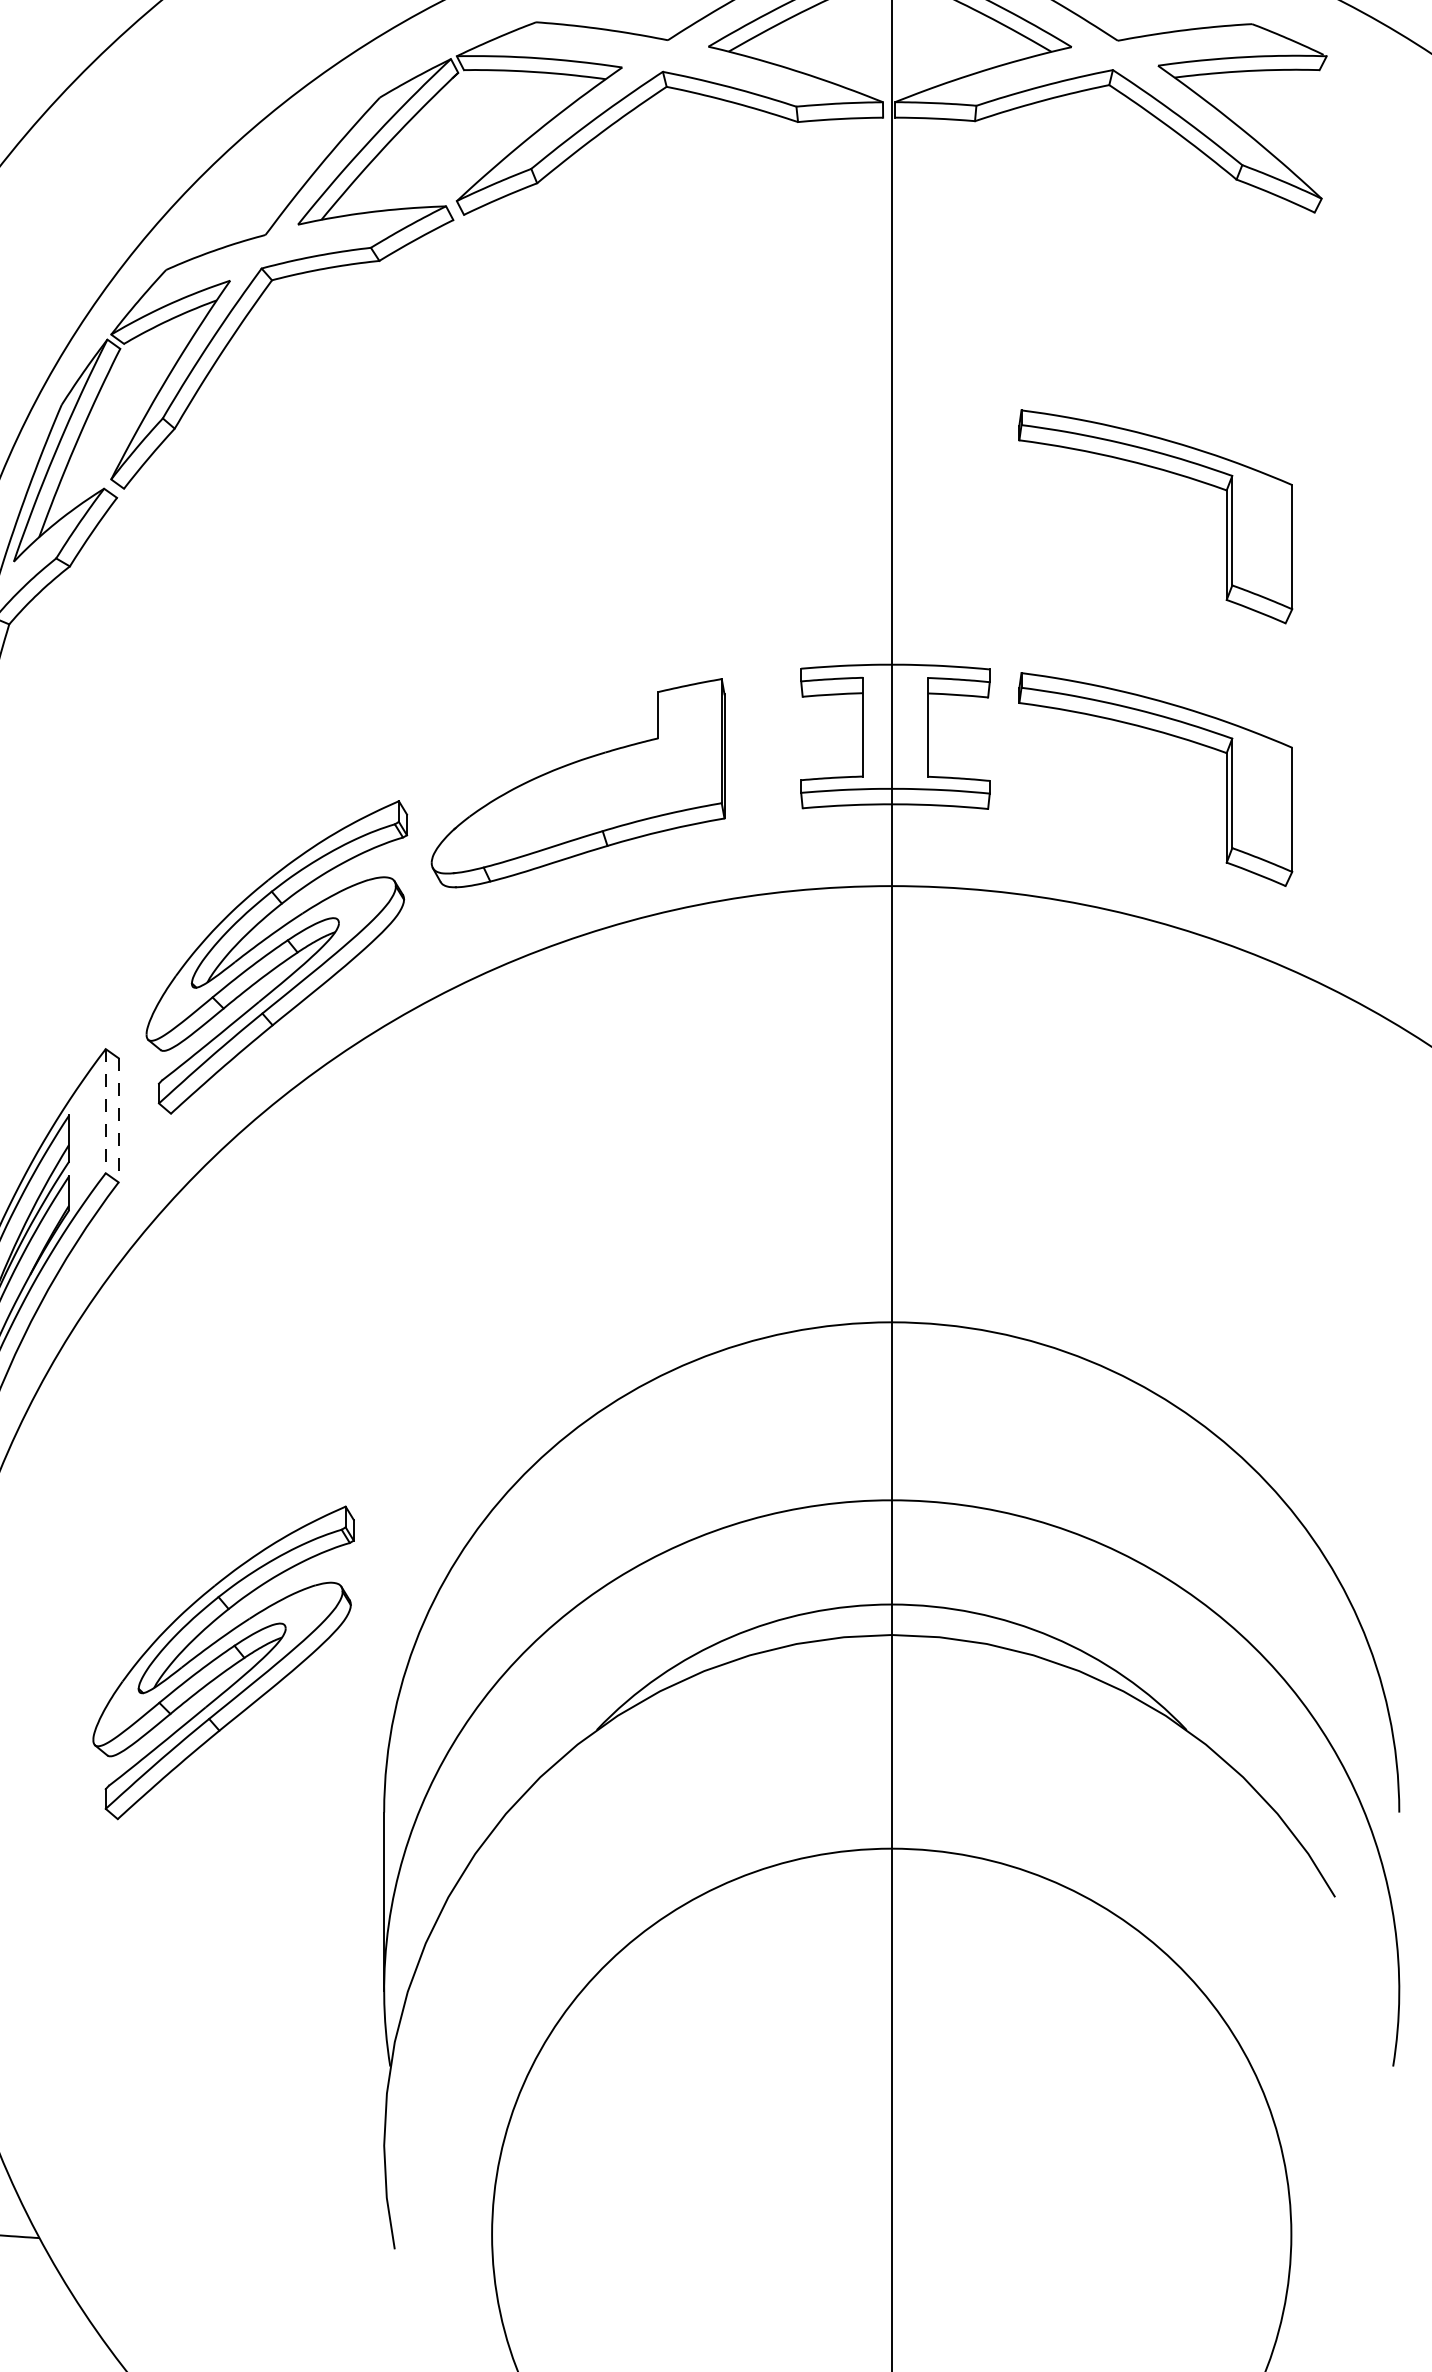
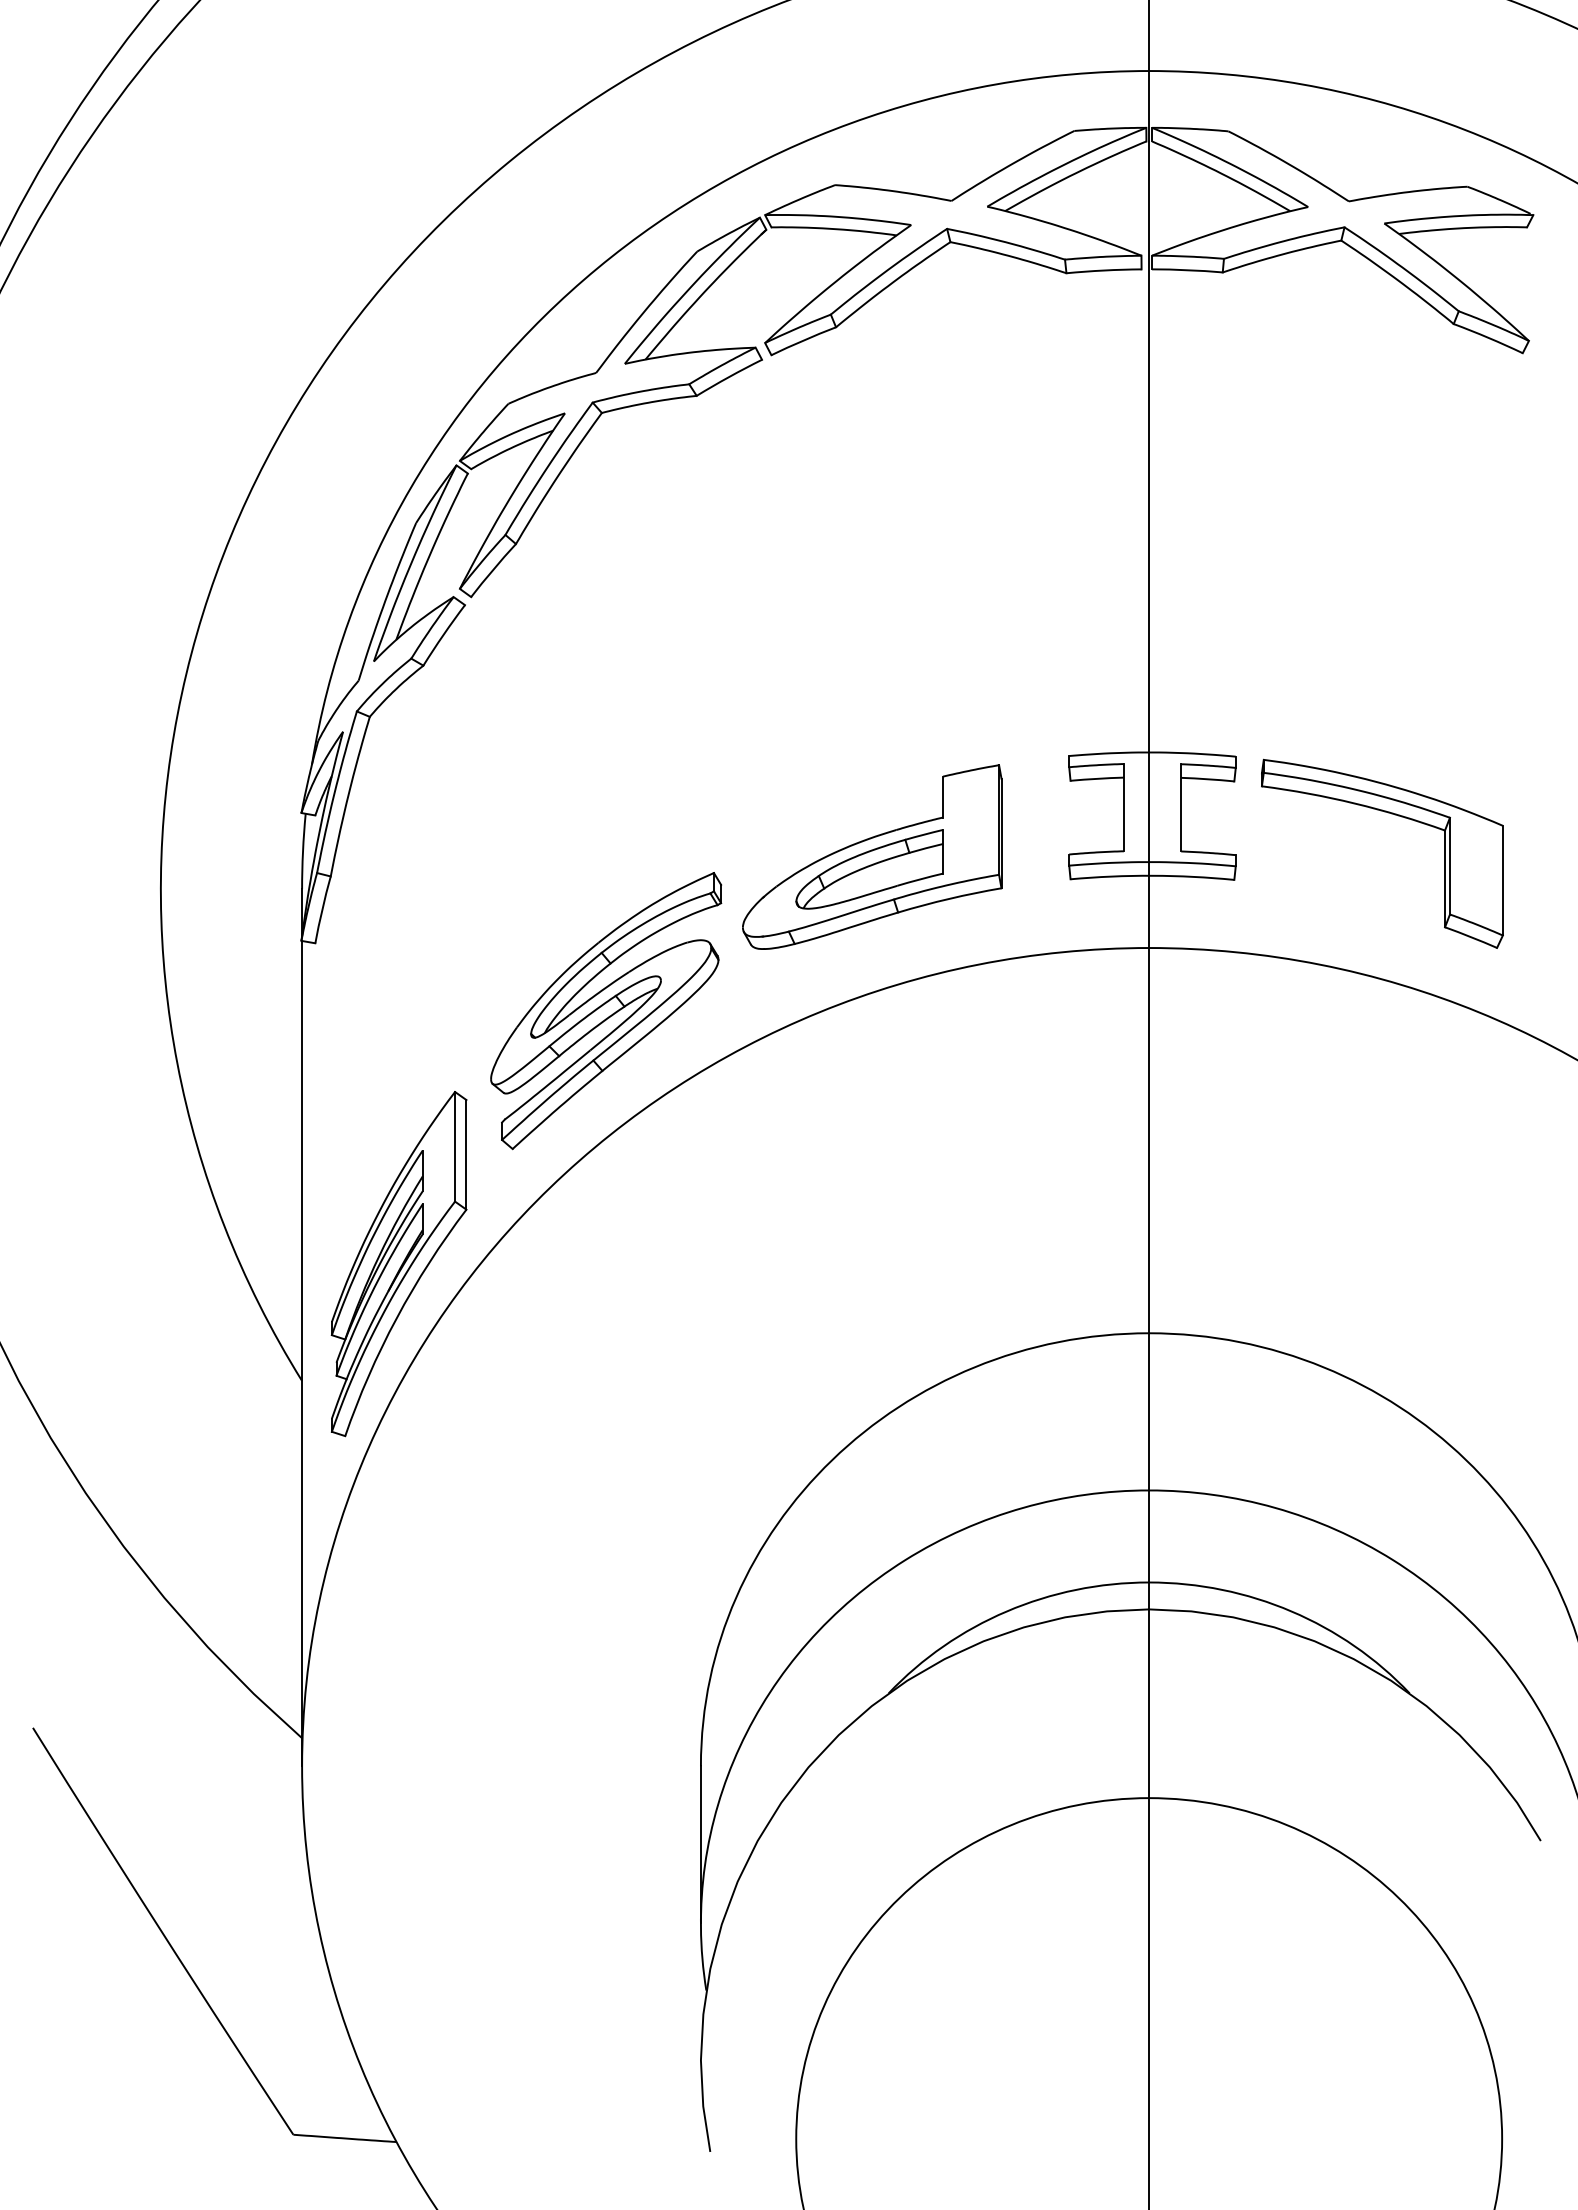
part: (1169, 473) -> (1394, 583), removed
part: (575, 797) -> (869, 869), added
line: (106, 1110) -> (455, 1146), dashed -> solid
line: (118, 1119) -> (466, 1154), dashed -> solid
part: (224, 1663) -> (559, 1634), removed

